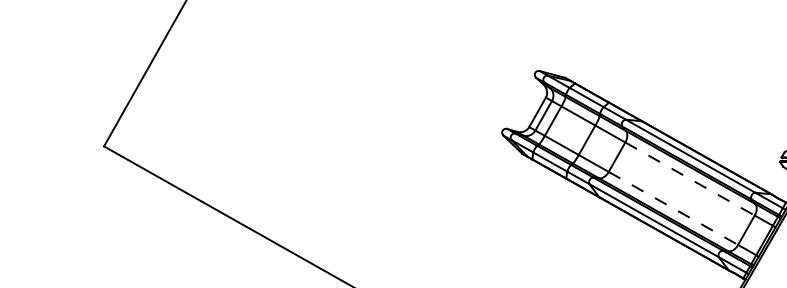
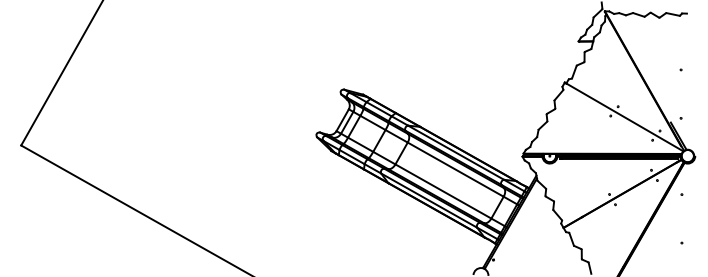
line: (691, 178) -> (456, 169), dashed -> solid
line: (673, 208) -> (443, 191), dashed -> solid

